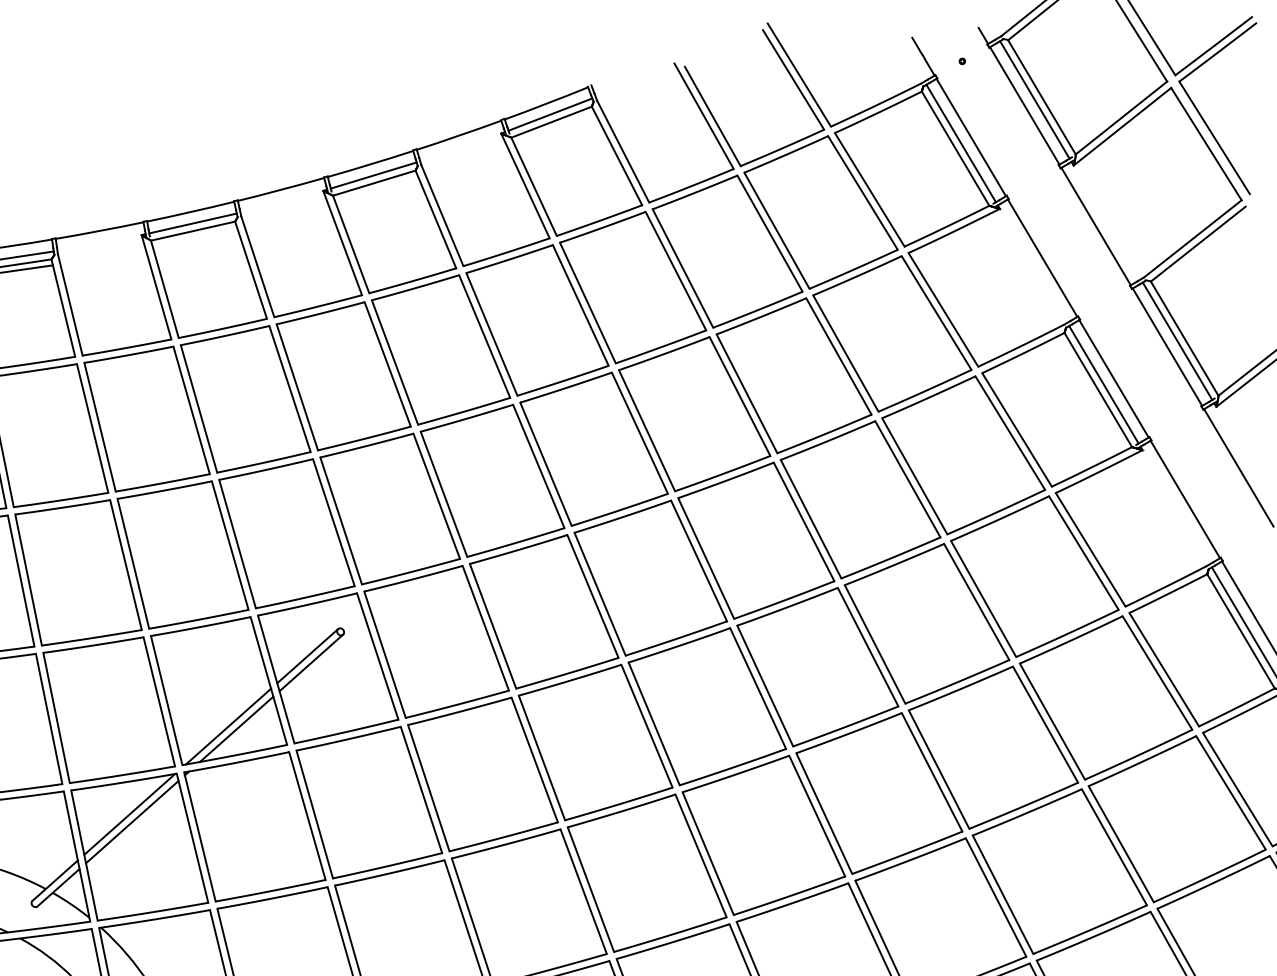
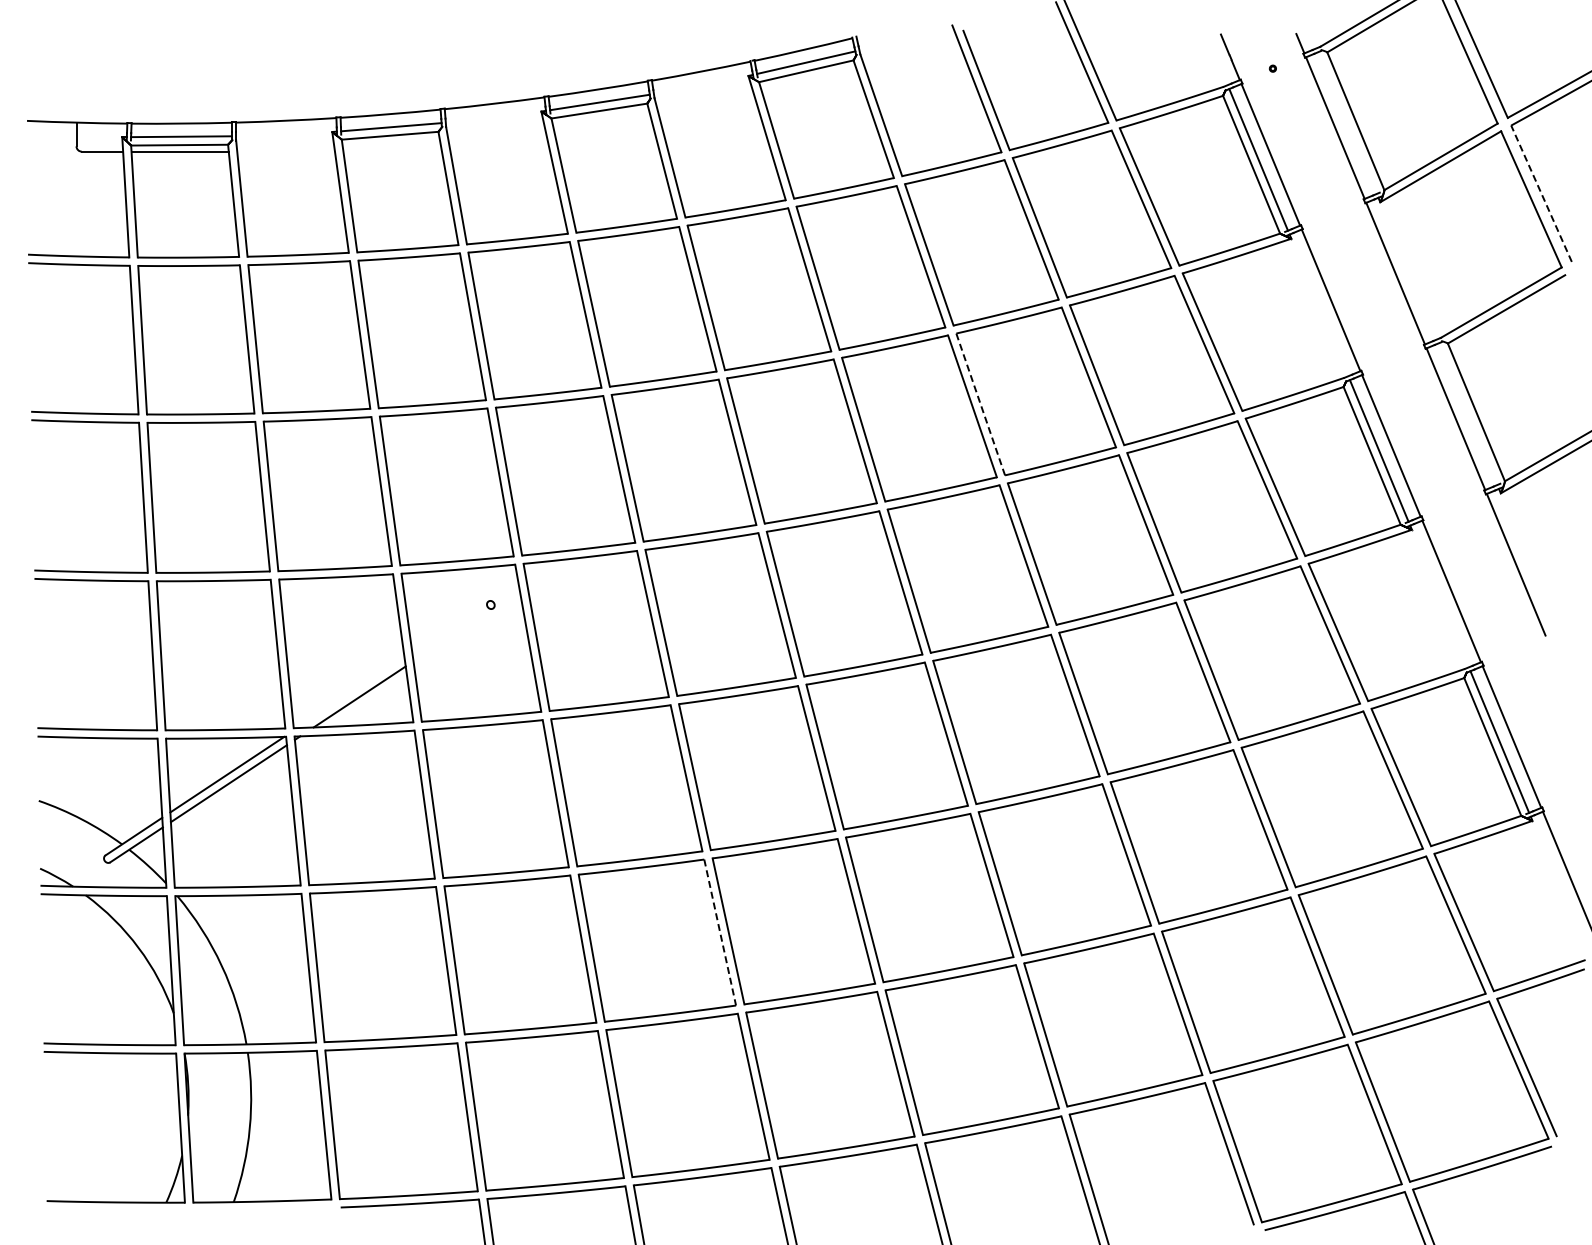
line: (1034, 99) -> (1347, 122), removed
line: (1214, 137) -> (1541, 193), solid -> dashed
line: (1176, 340) -> (1467, 413), removed
line: (746, 393) -> (980, 404), solid -> dashed
line: (307, 655) -> (450, 626), removed
line: (311, 662) -> (453, 634), removed
line: (227, 726) -> (350, 692), removed
line: (583, 891) -> (720, 932), solid -> dashed

